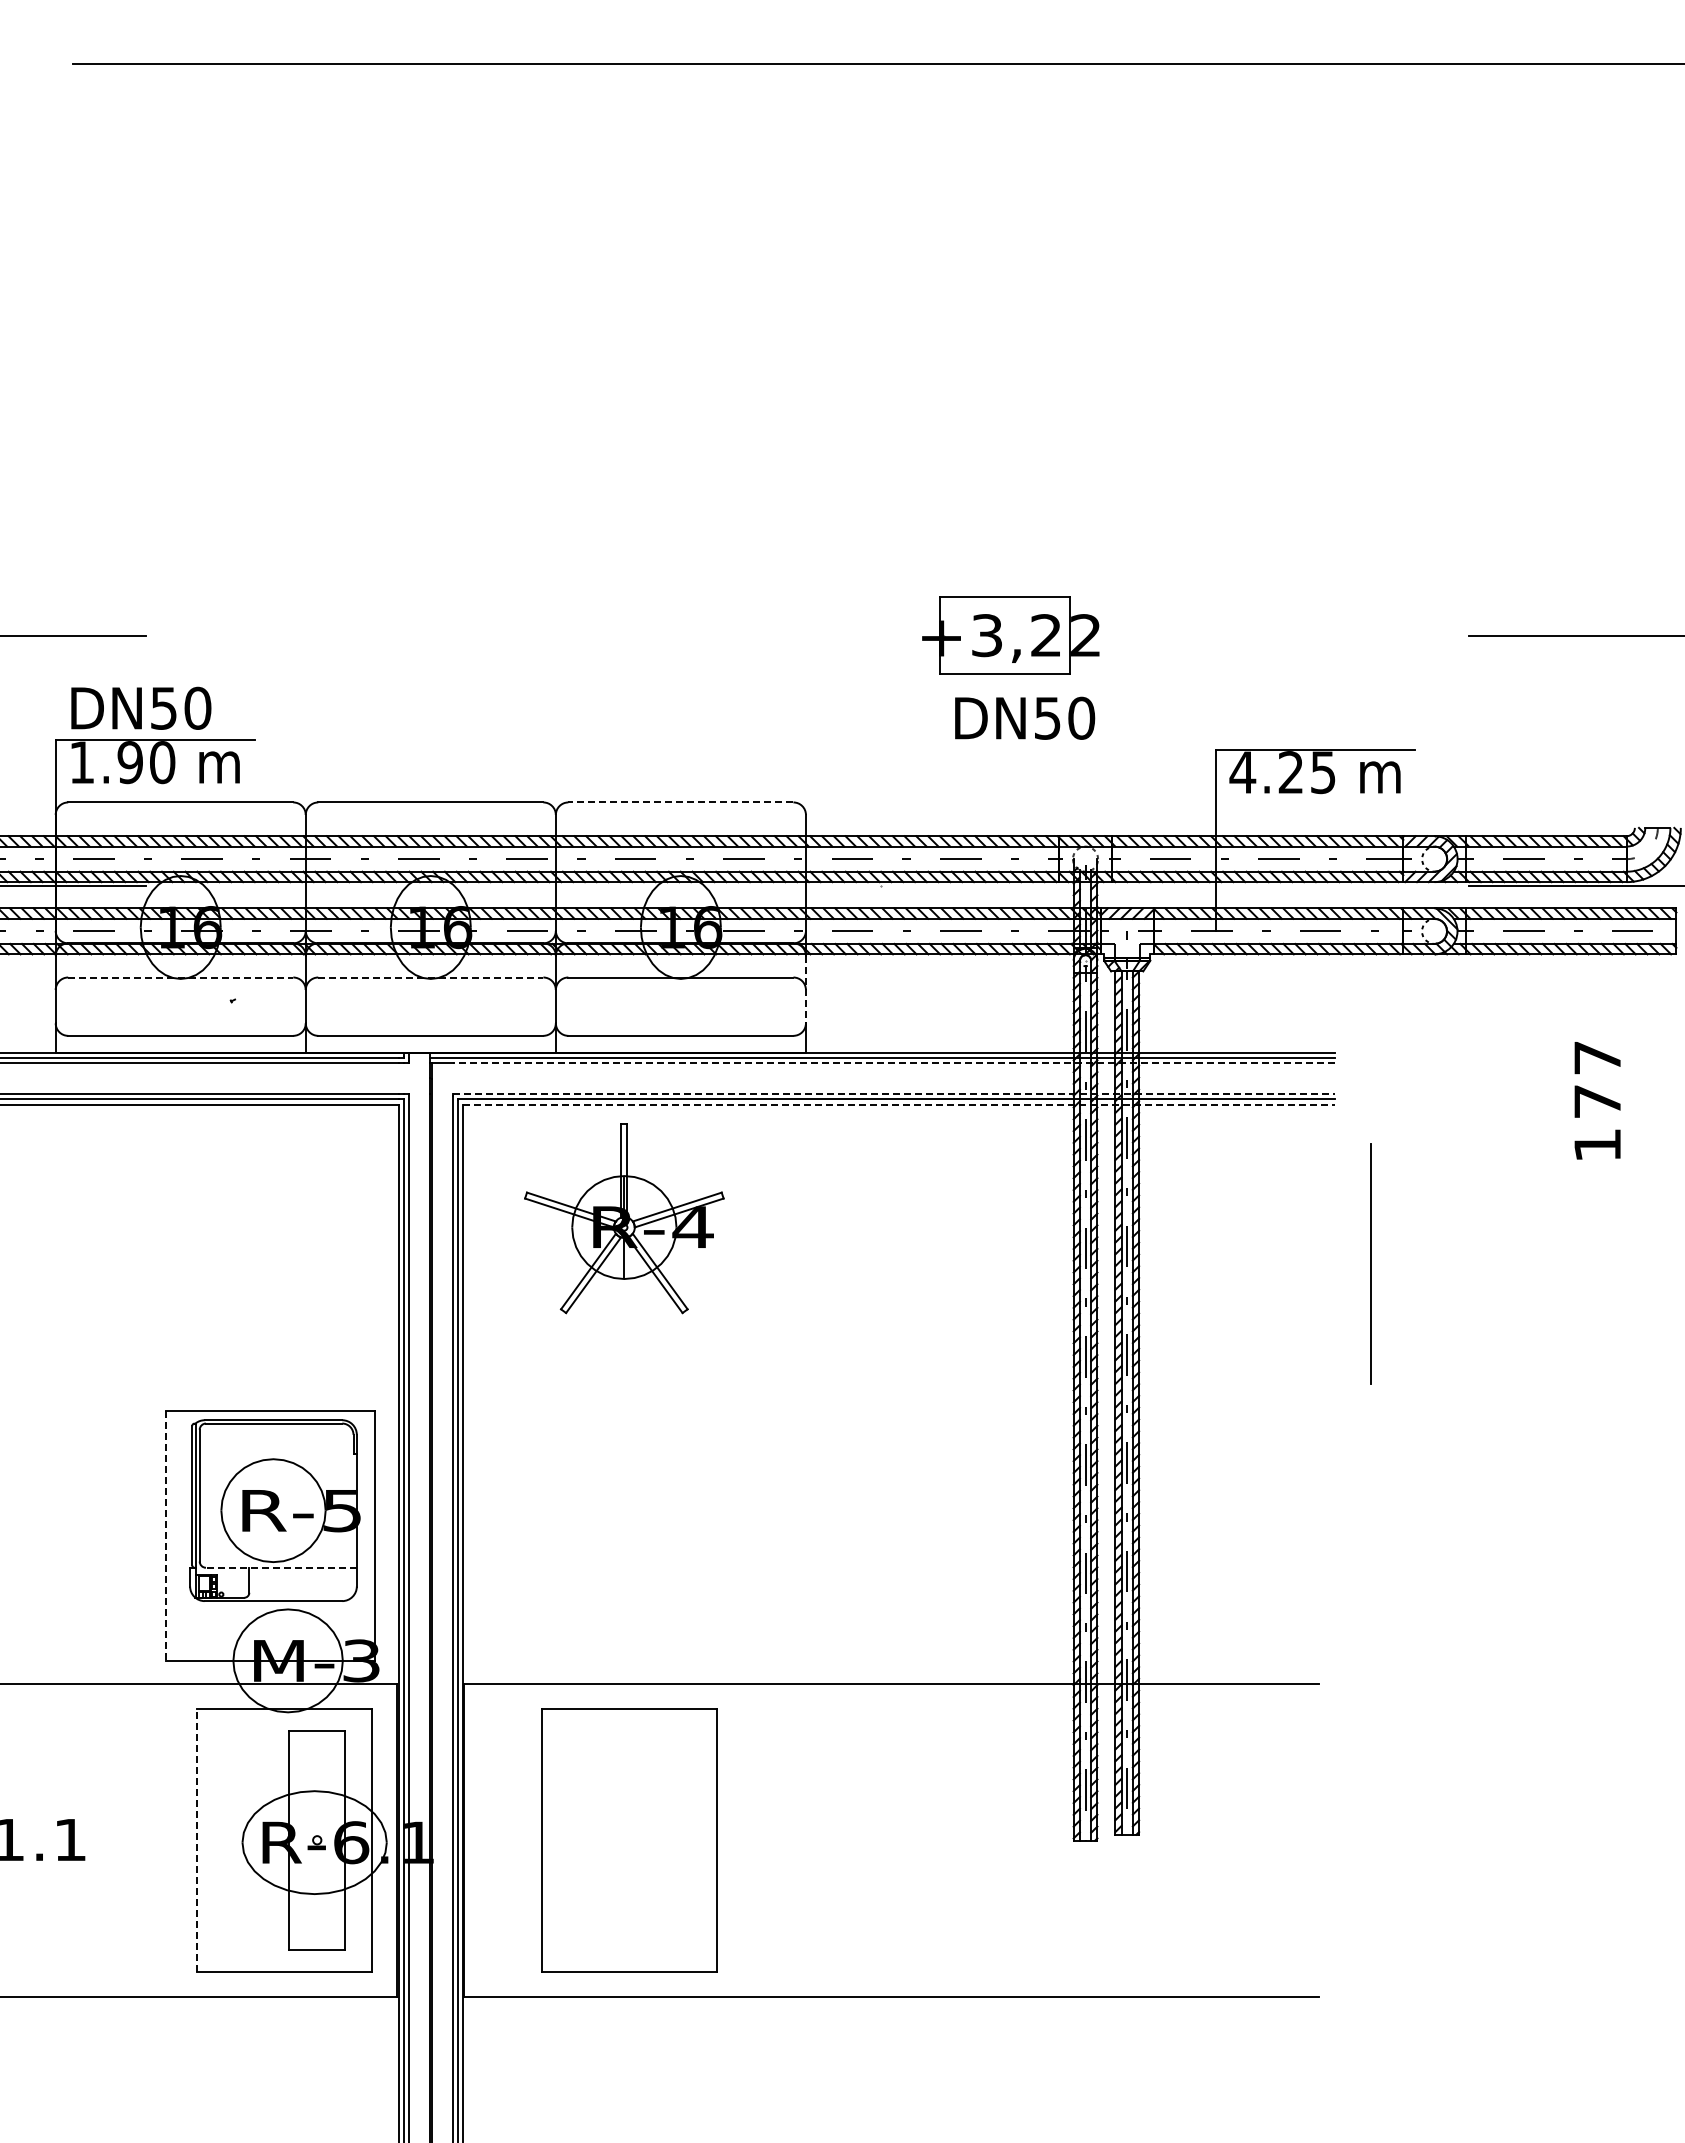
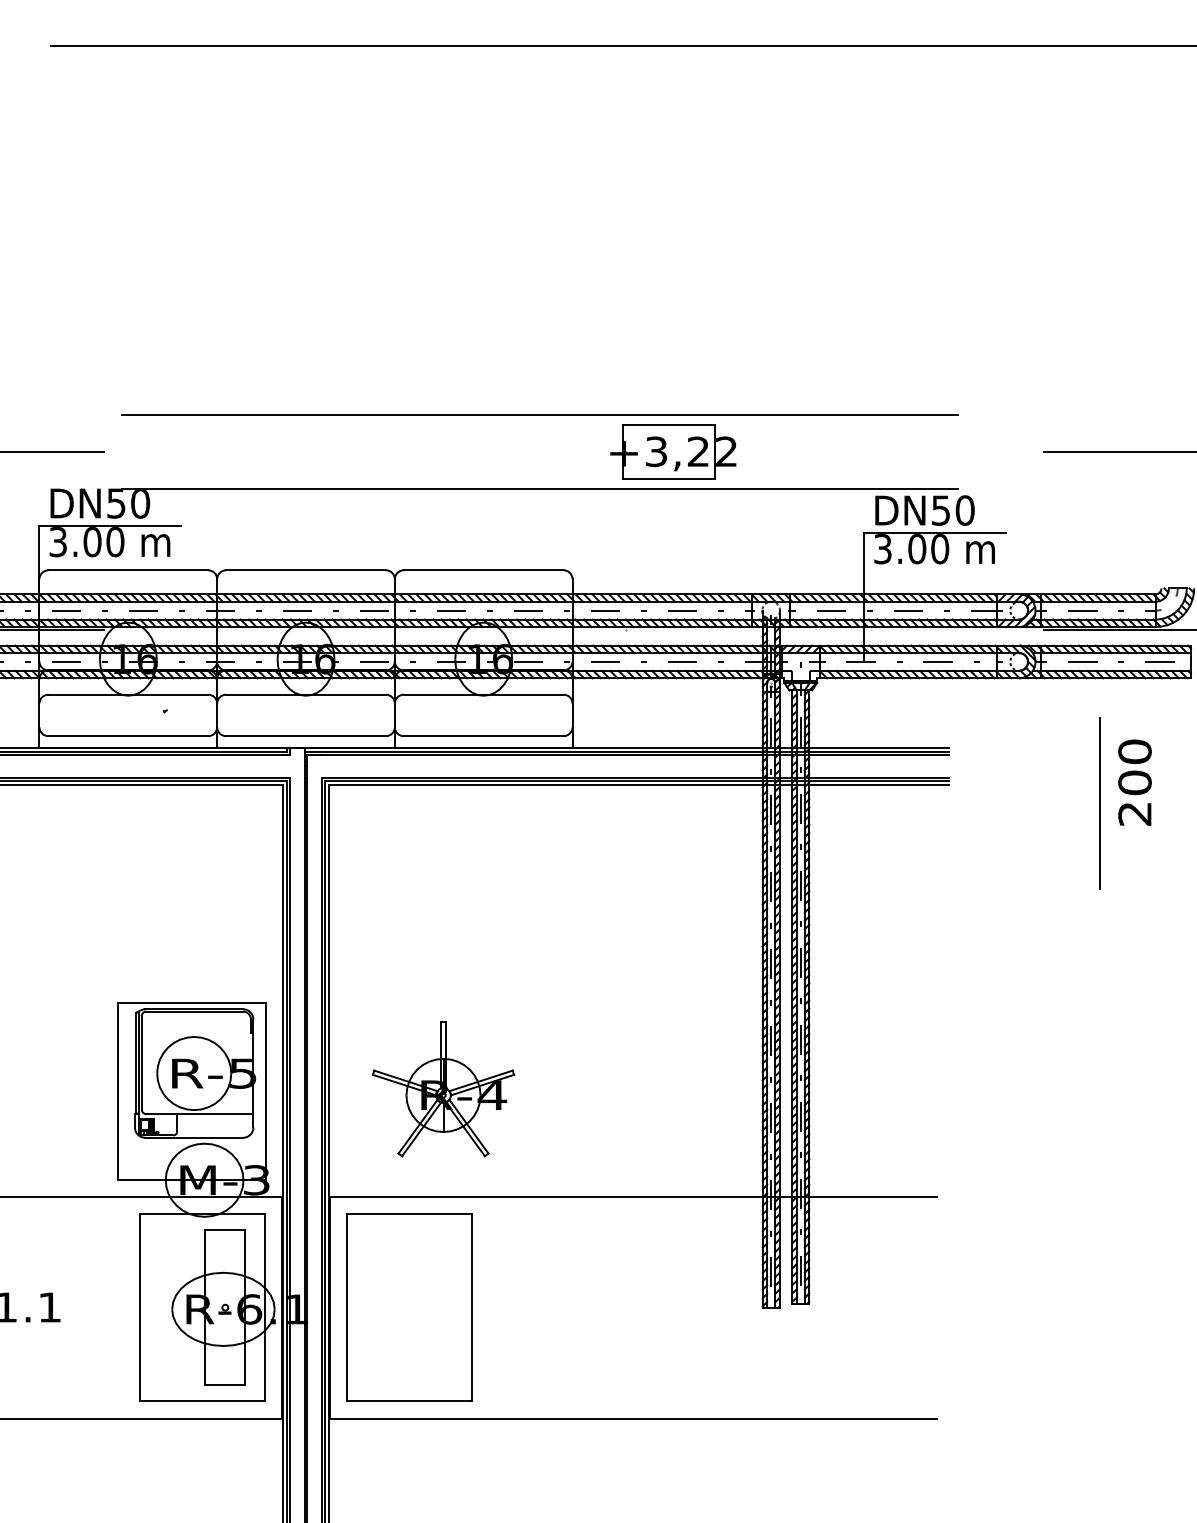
line: (760, 583) -> (540, 414), added
part: (1010, 635) -> (673, 451), moved
line: (760, 687) -> (540, 488), added
text: (1025, 717) -> (925, 509), moved
text: (106, 762) -> (75, 541), 1.90 -> 3.00
text: (1282, 772) -> (911, 549), 4.25 -> 3.00
line: (680, 802) -> (483, 570), dashed -> solid
line: (180, 977) -> (128, 694), dashed -> solid
line: (430, 977) -> (305, 694), dashed -> solid
line: (805, 989) -> (572, 703), dashed -> solid
line: (893, 1062) -> (634, 755), dashed -> solid
line: (894, 1094) -> (635, 777), dashed -> solid
text: (1597, 1101) -> (1134, 782), 177 -> 200
line: (899, 1104) -> (638, 784), dashed -> solid
part: (624, 1218) -> (443, 1089), moved
line: (1370, 1263) -> (1099, 803), moved
line: (166, 1536) -> (118, 1091), dashed -> solid
line: (280, 1567) -> (199, 1113), dashed -> solid
line: (197, 1839) -> (140, 1307), dashed -> solid
part: (629, 1840) -> (409, 1307), moved

